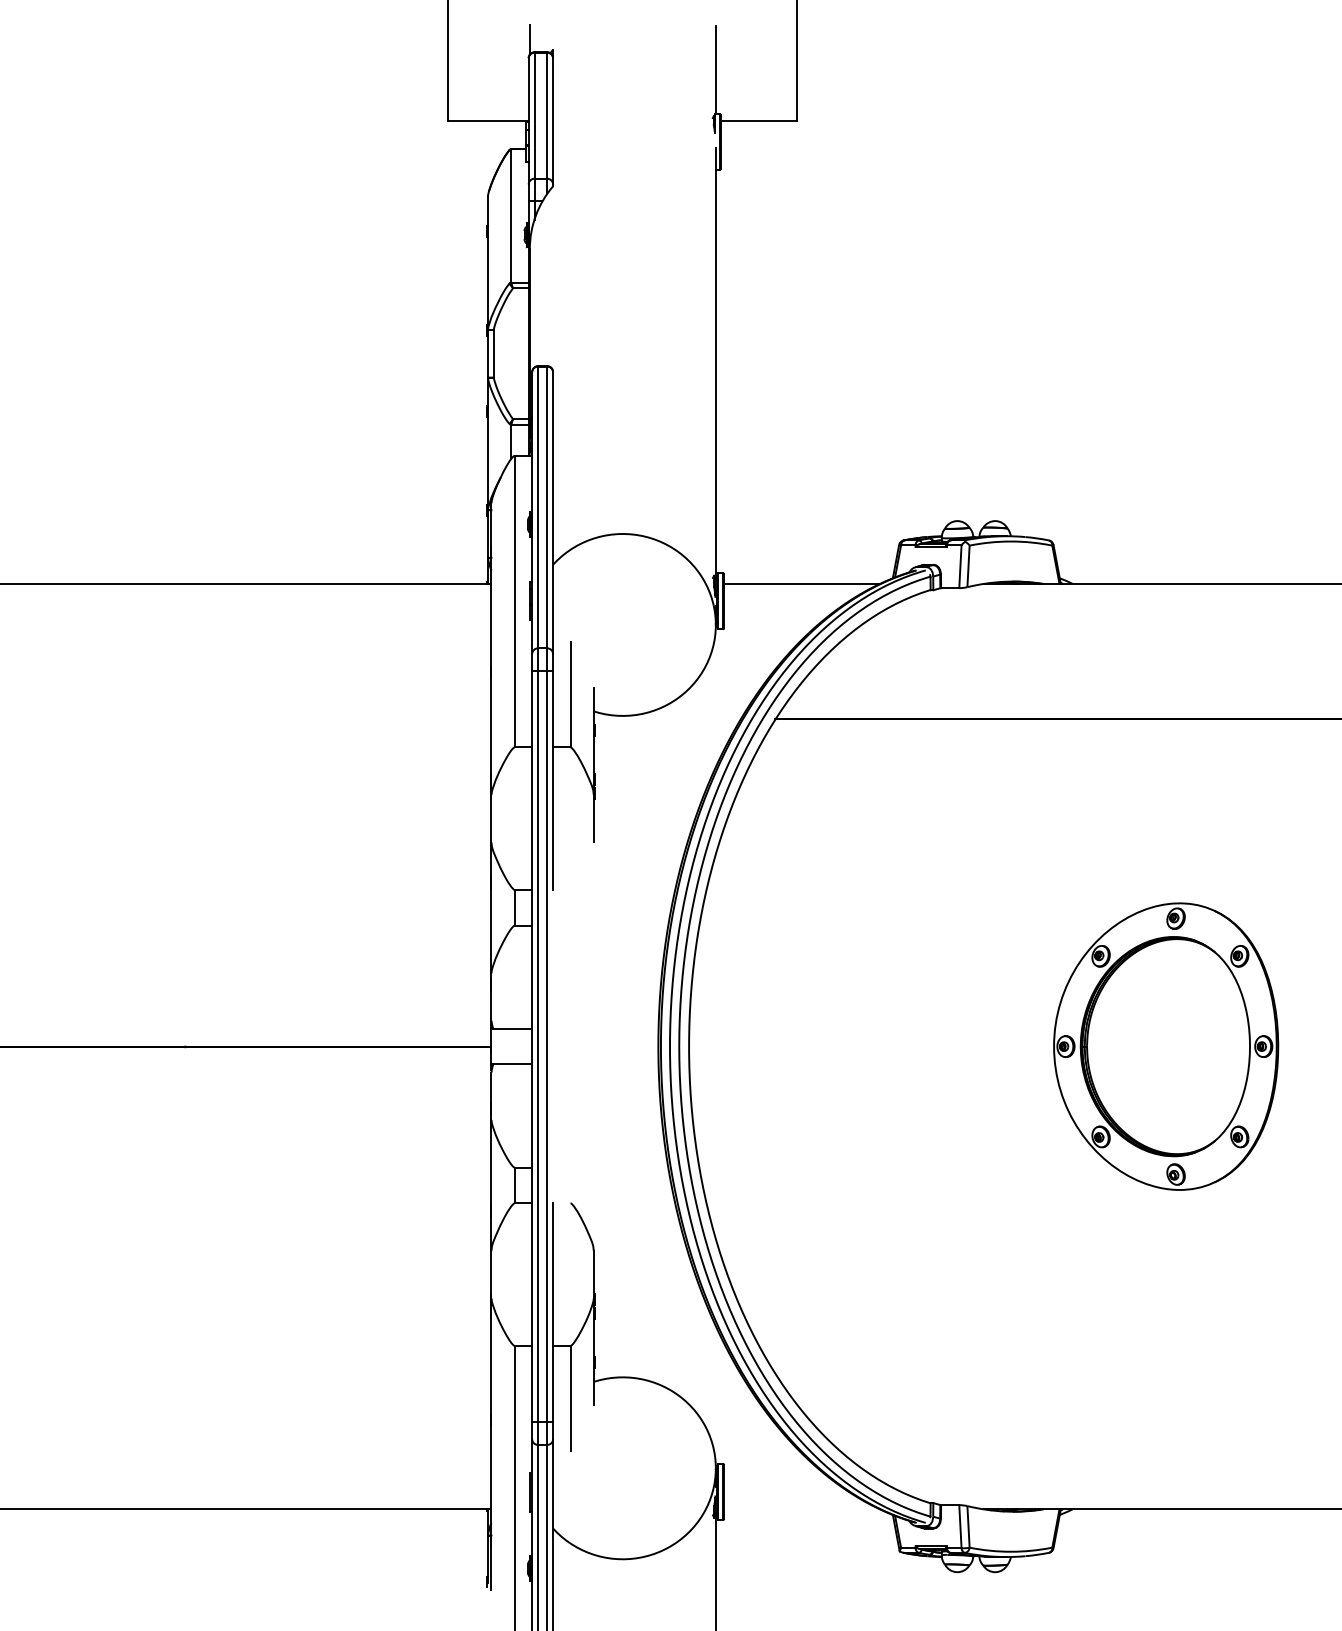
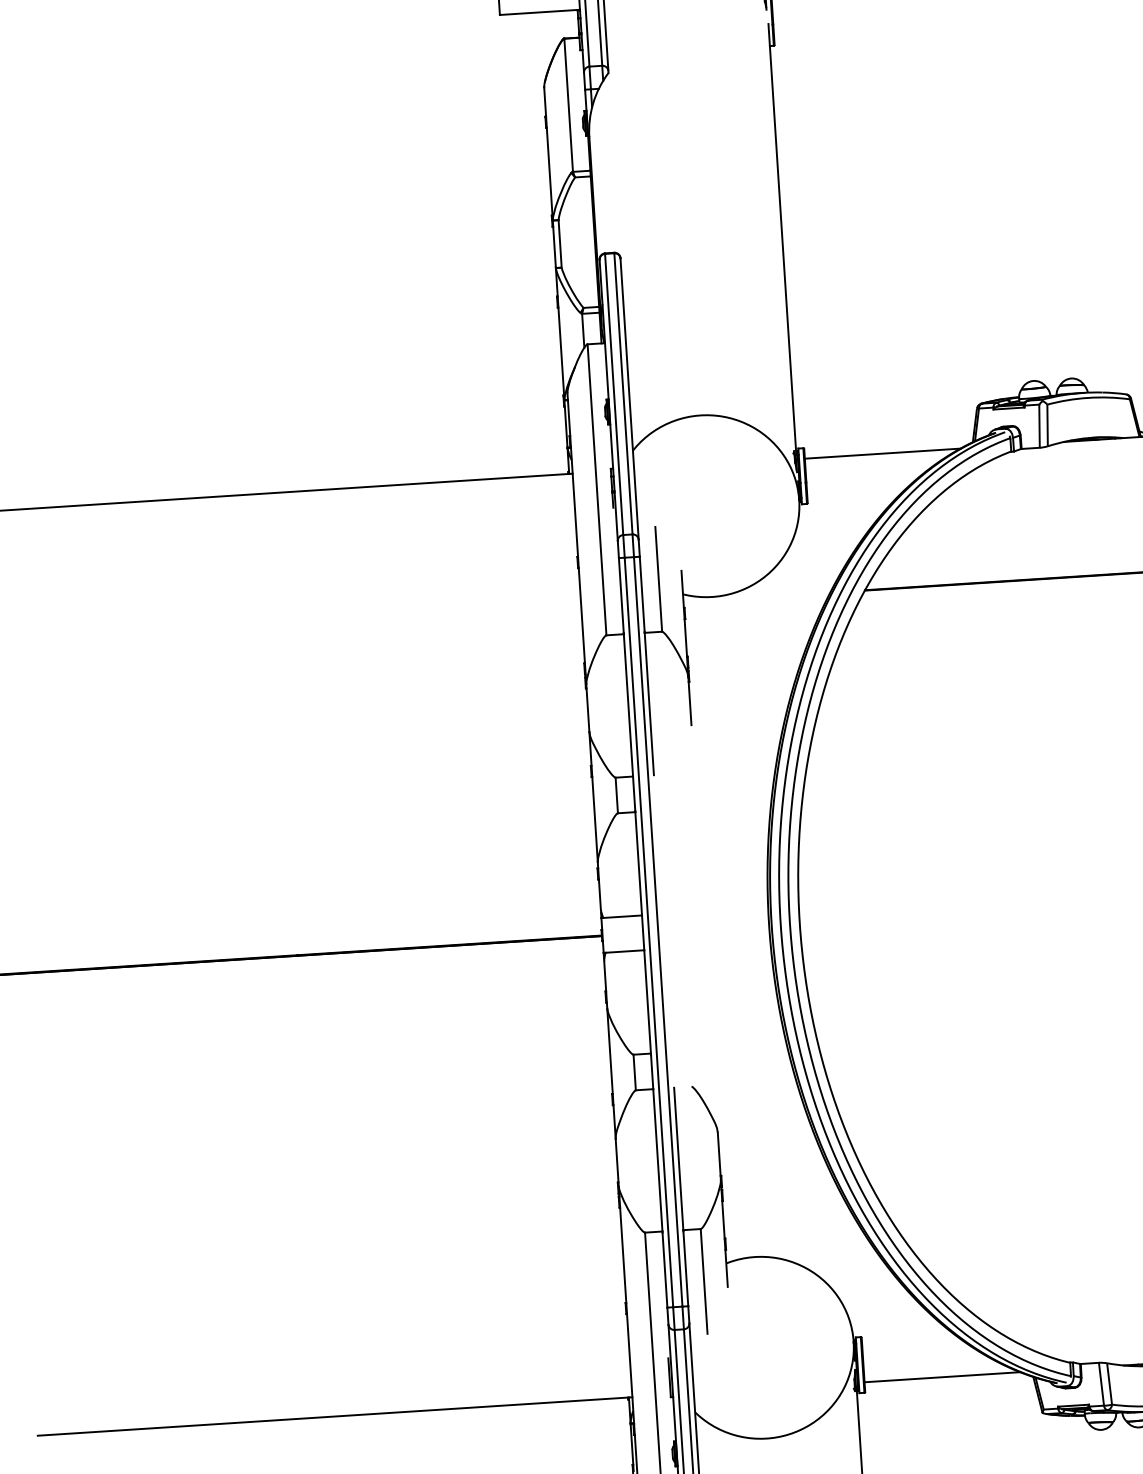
line: (801, 1509) -> (941, 1377), added

